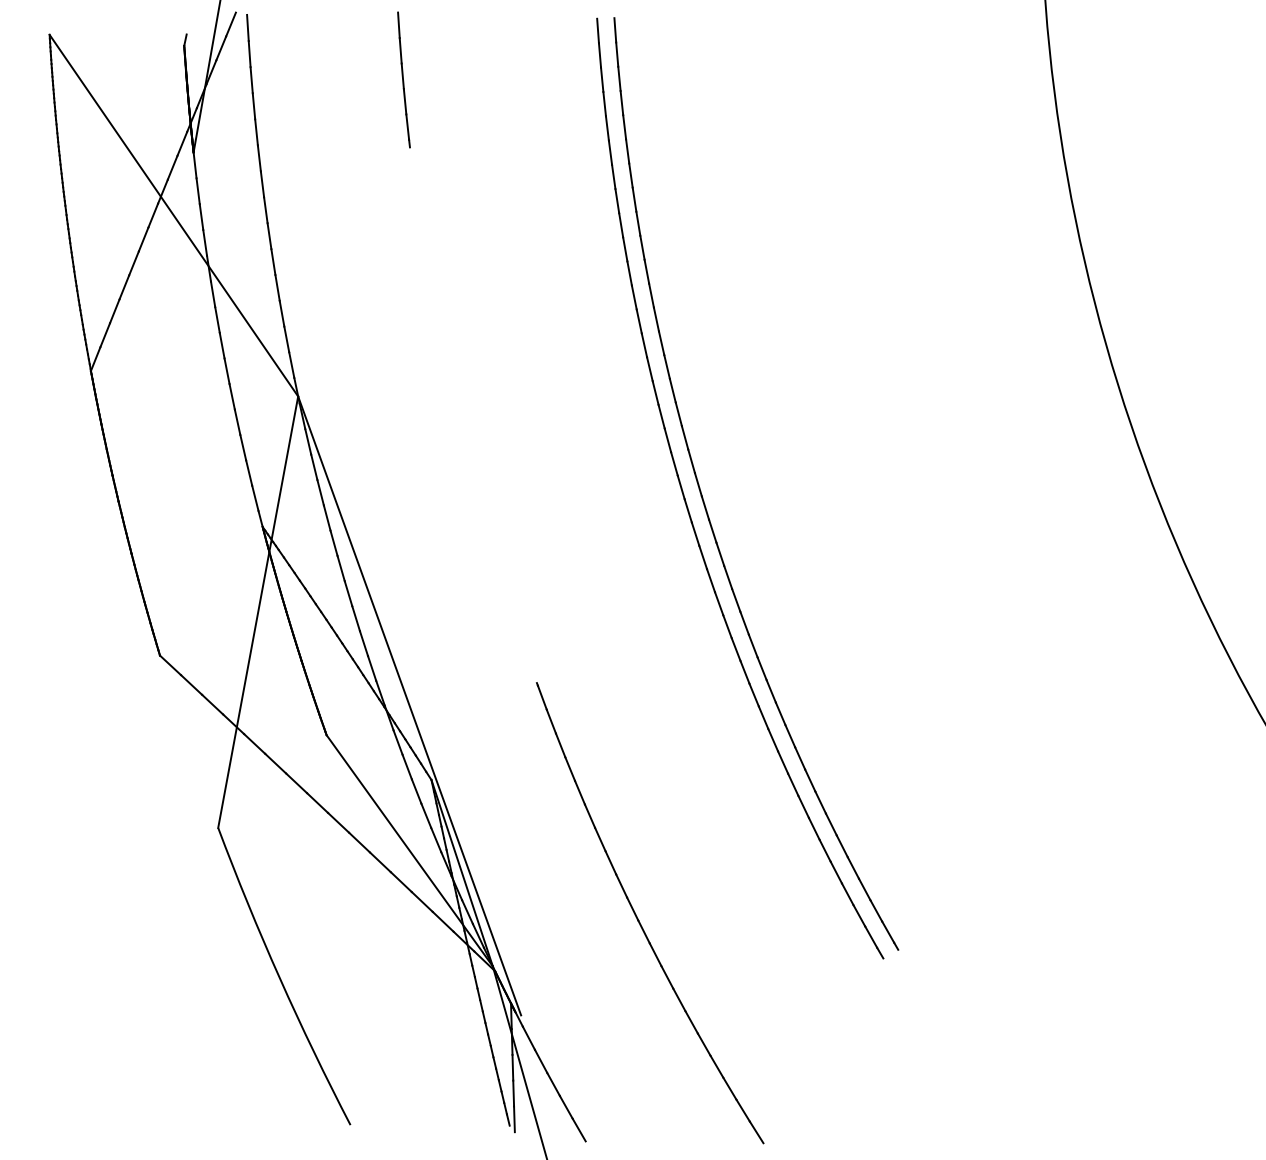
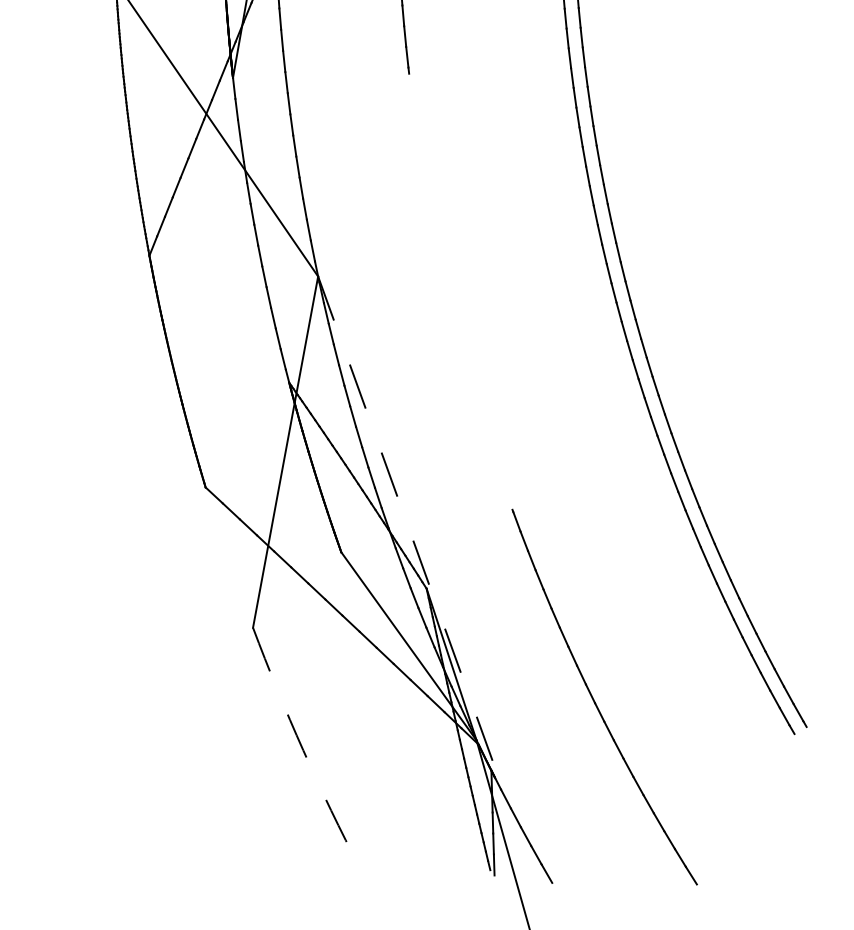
line: (409, 705) -> (408, 528), solid -> dashed
arc: (279, 978) -> (302, 750), solid -> dashed

